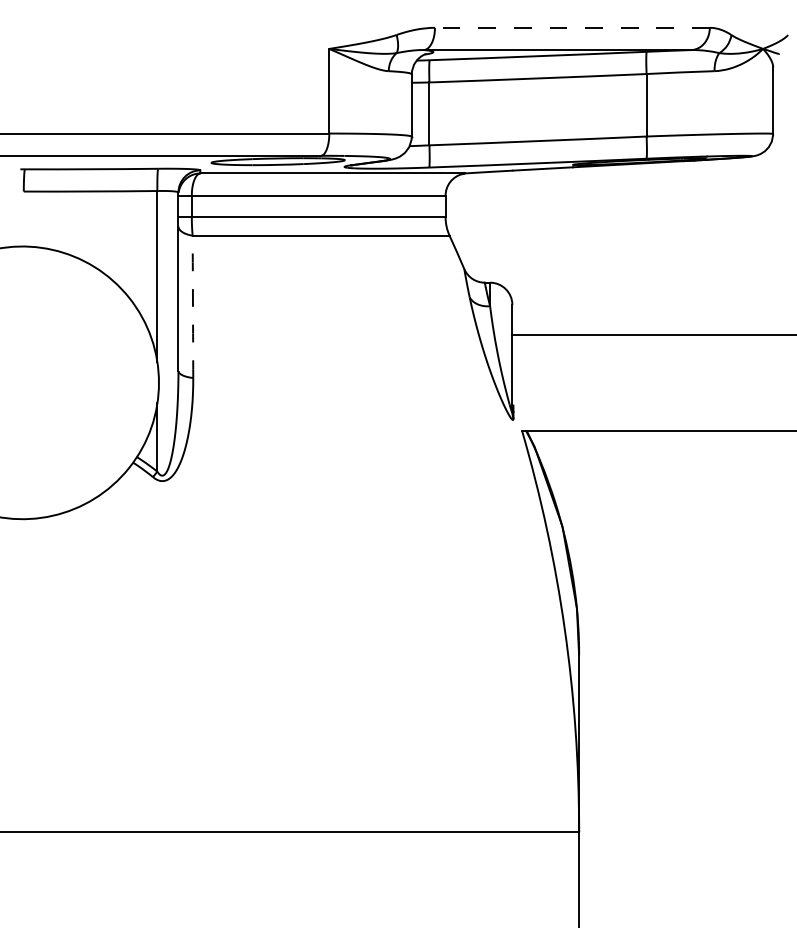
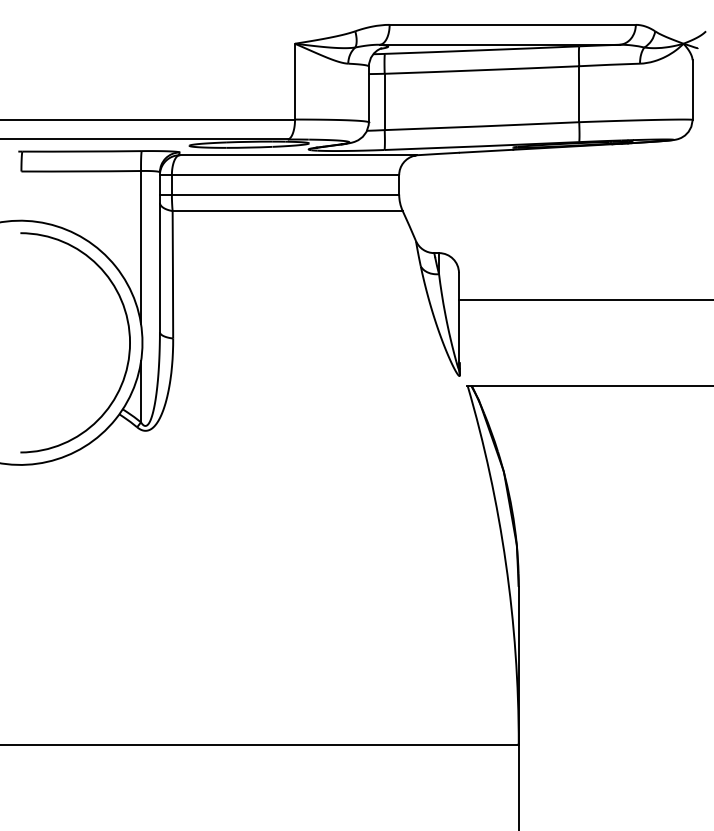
line: (571, 27) -> (511, 24), dashed -> solid
arc: (193, 306) -> (173, 274), dashed -> solid
arc: (143, 374) -> (128, 335), added

